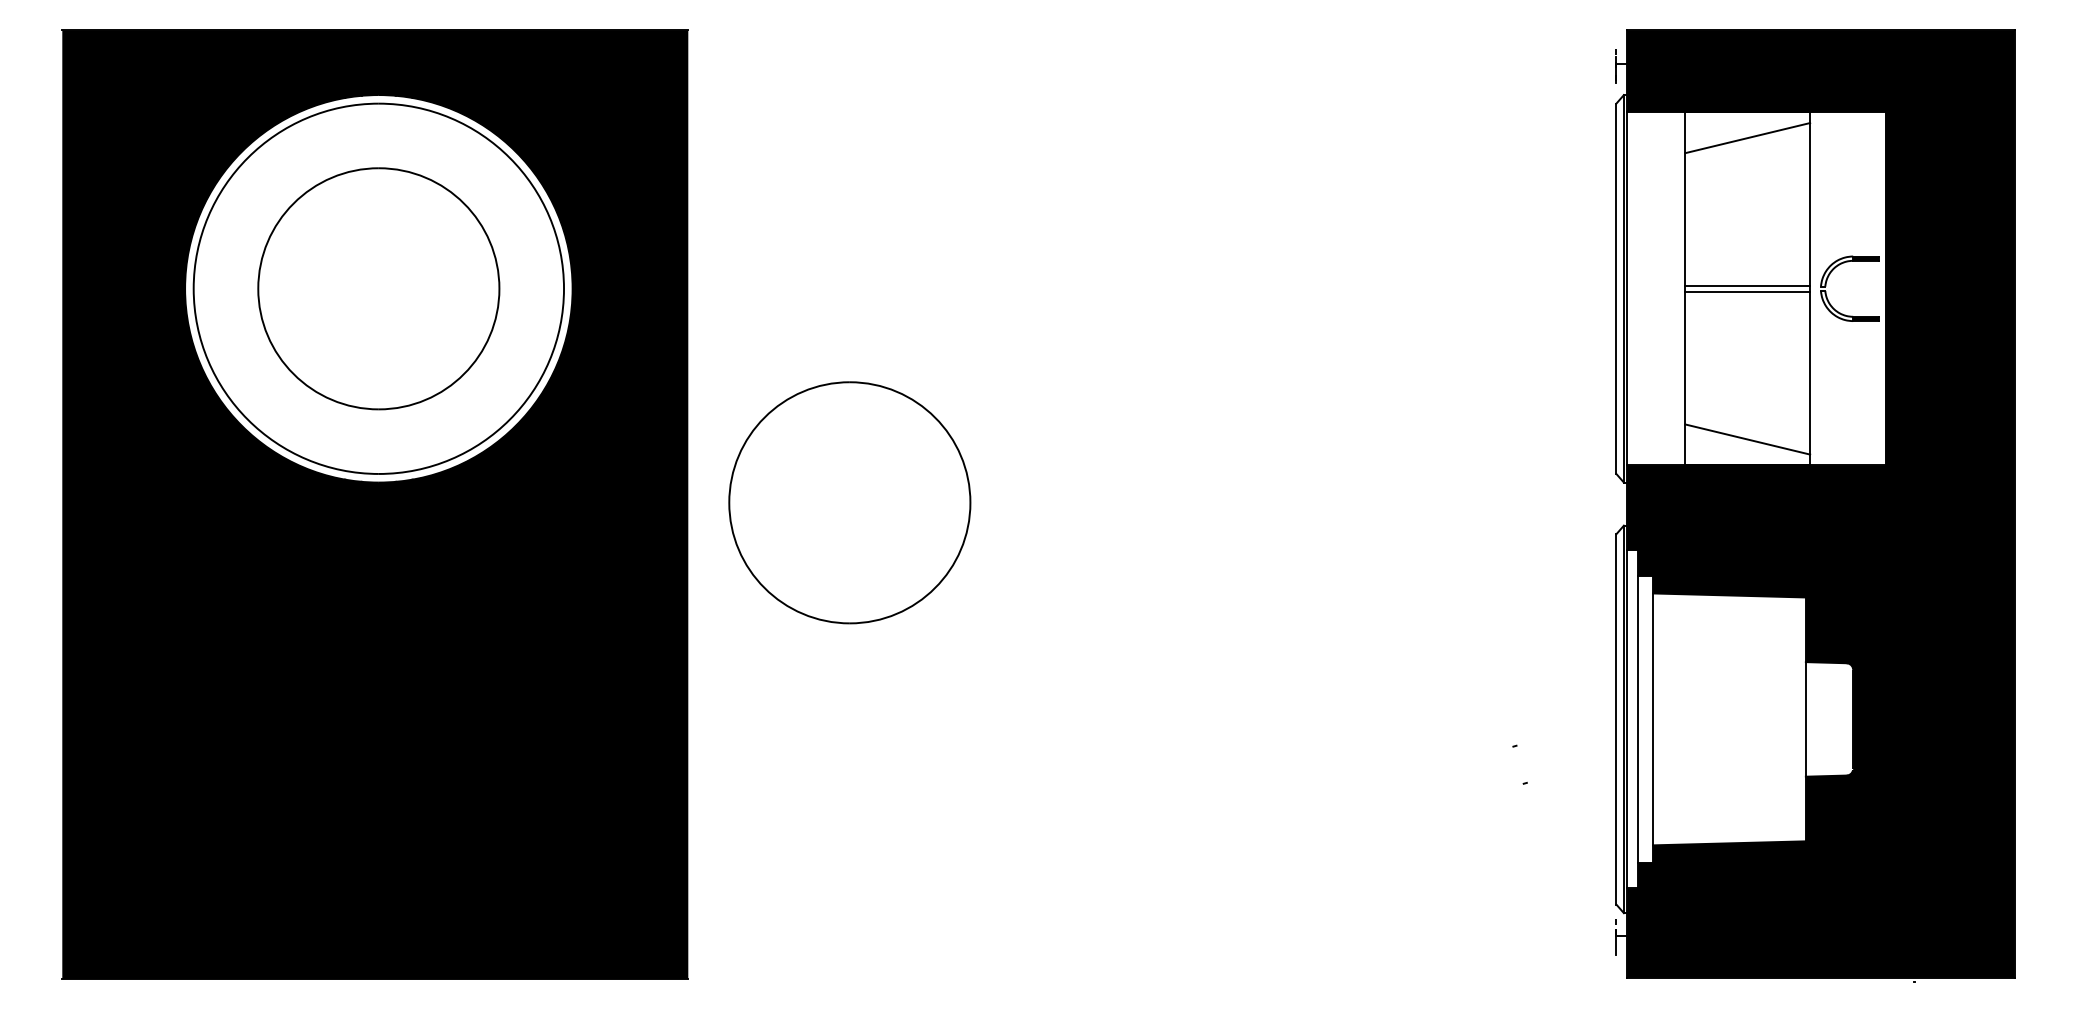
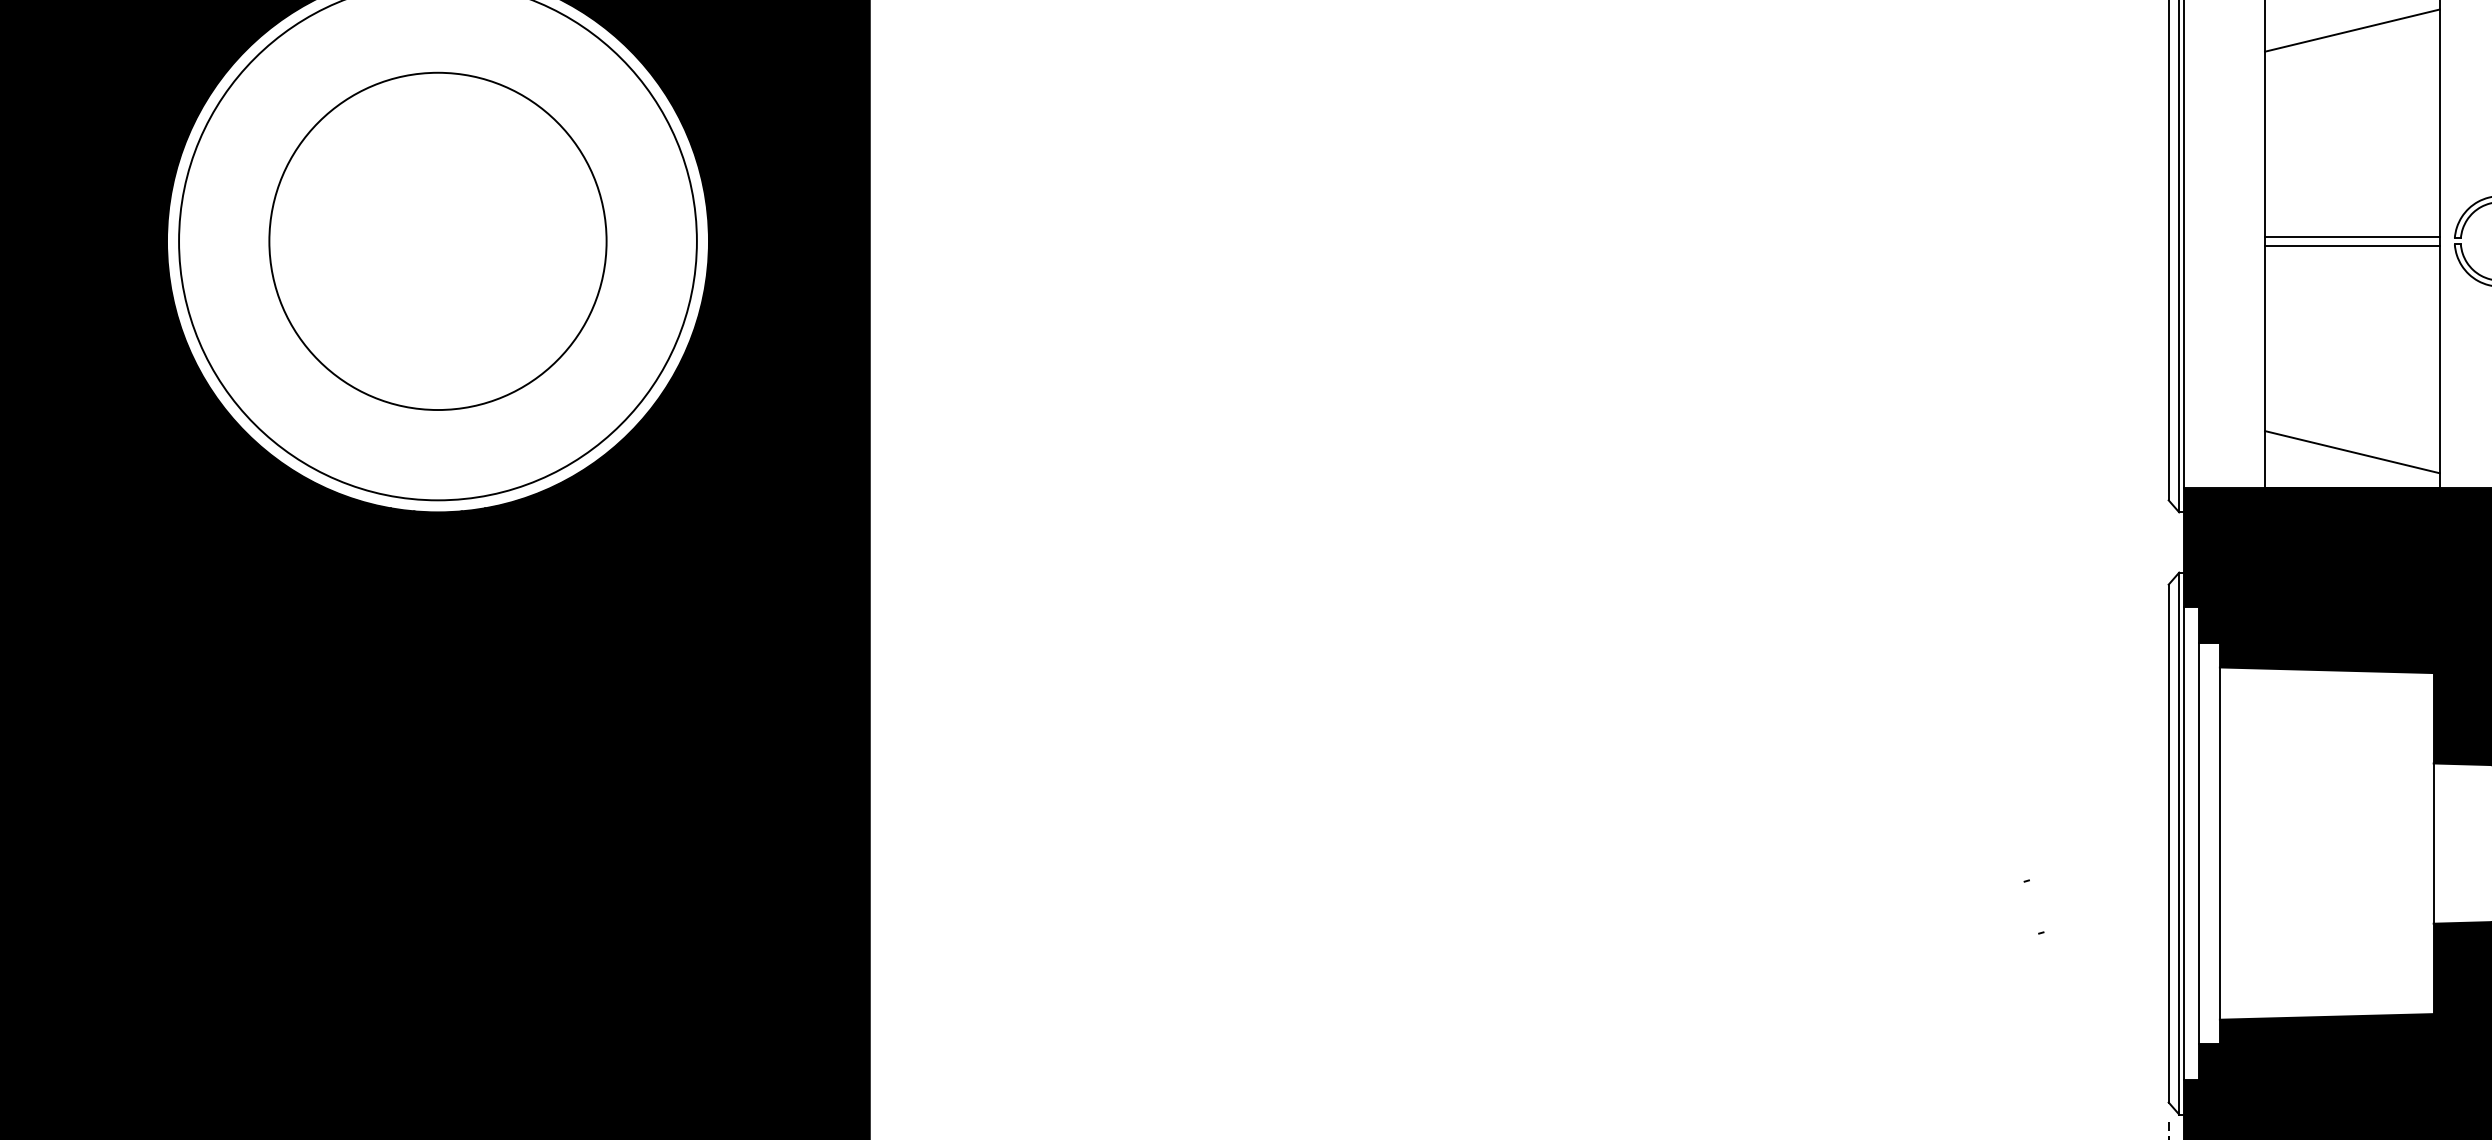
part: (849, 502) -> (1096, 540), removed

